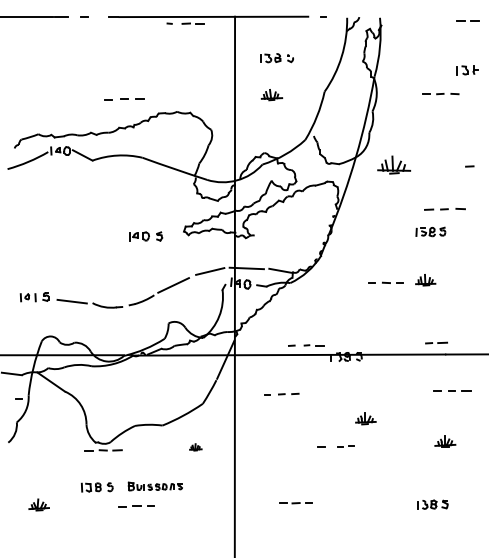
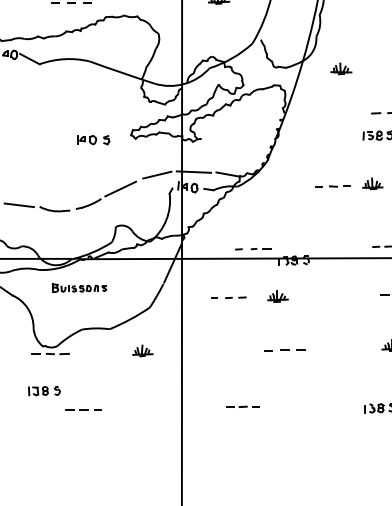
part: (394, 165) -> (341, 69), size x0.62
part: (365, 418) -> (277, 296), moved
part: (345, 446) -> (292, 350), size x1.43
part: (195, 447) -> (142, 351), size x1.67
part: (154, 486) -> (78, 288), moved

